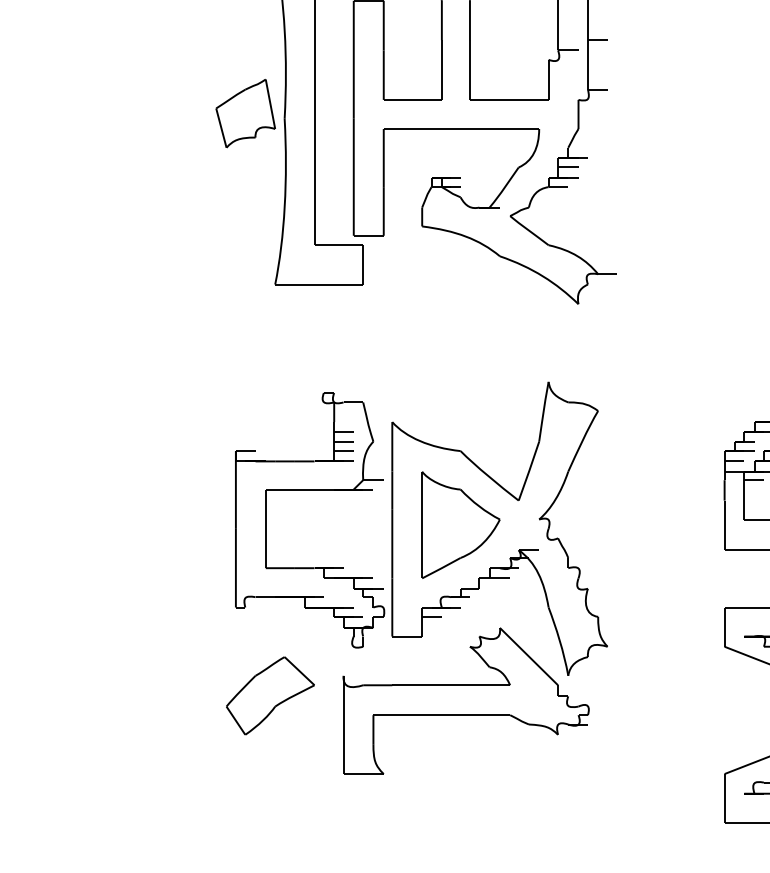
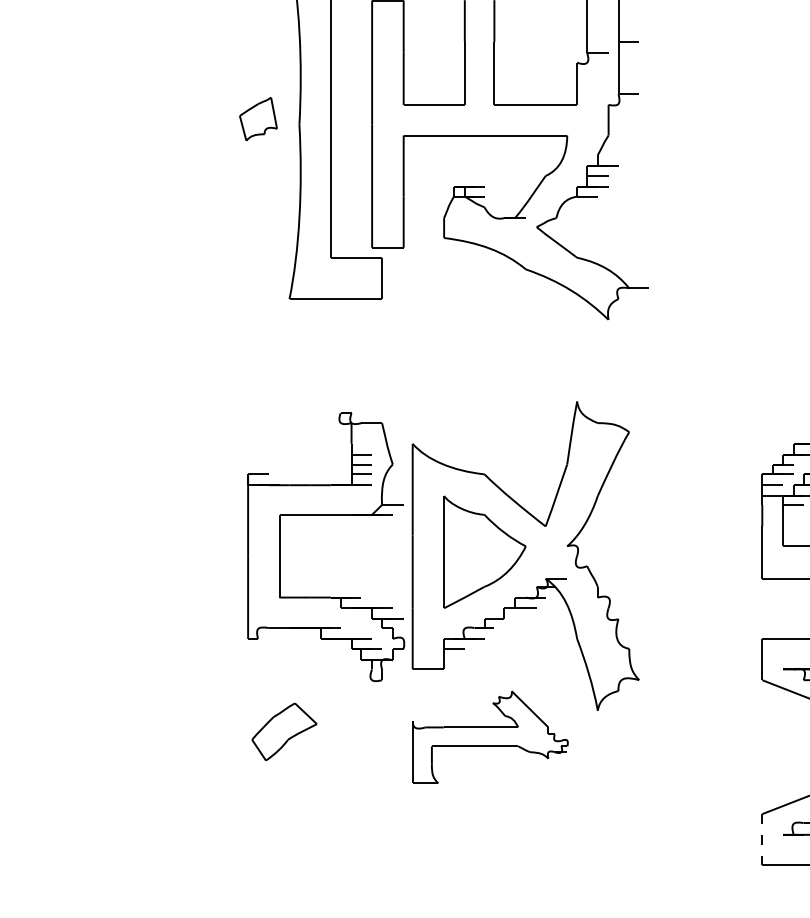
part: (245, 112) -> (258, 118), size x0.6
part: (270, 695) -> (284, 731), size x0.7
part: (466, 701) -> (490, 737), size x0.6
line: (724, 798) -> (762, 839), solid -> dashed

